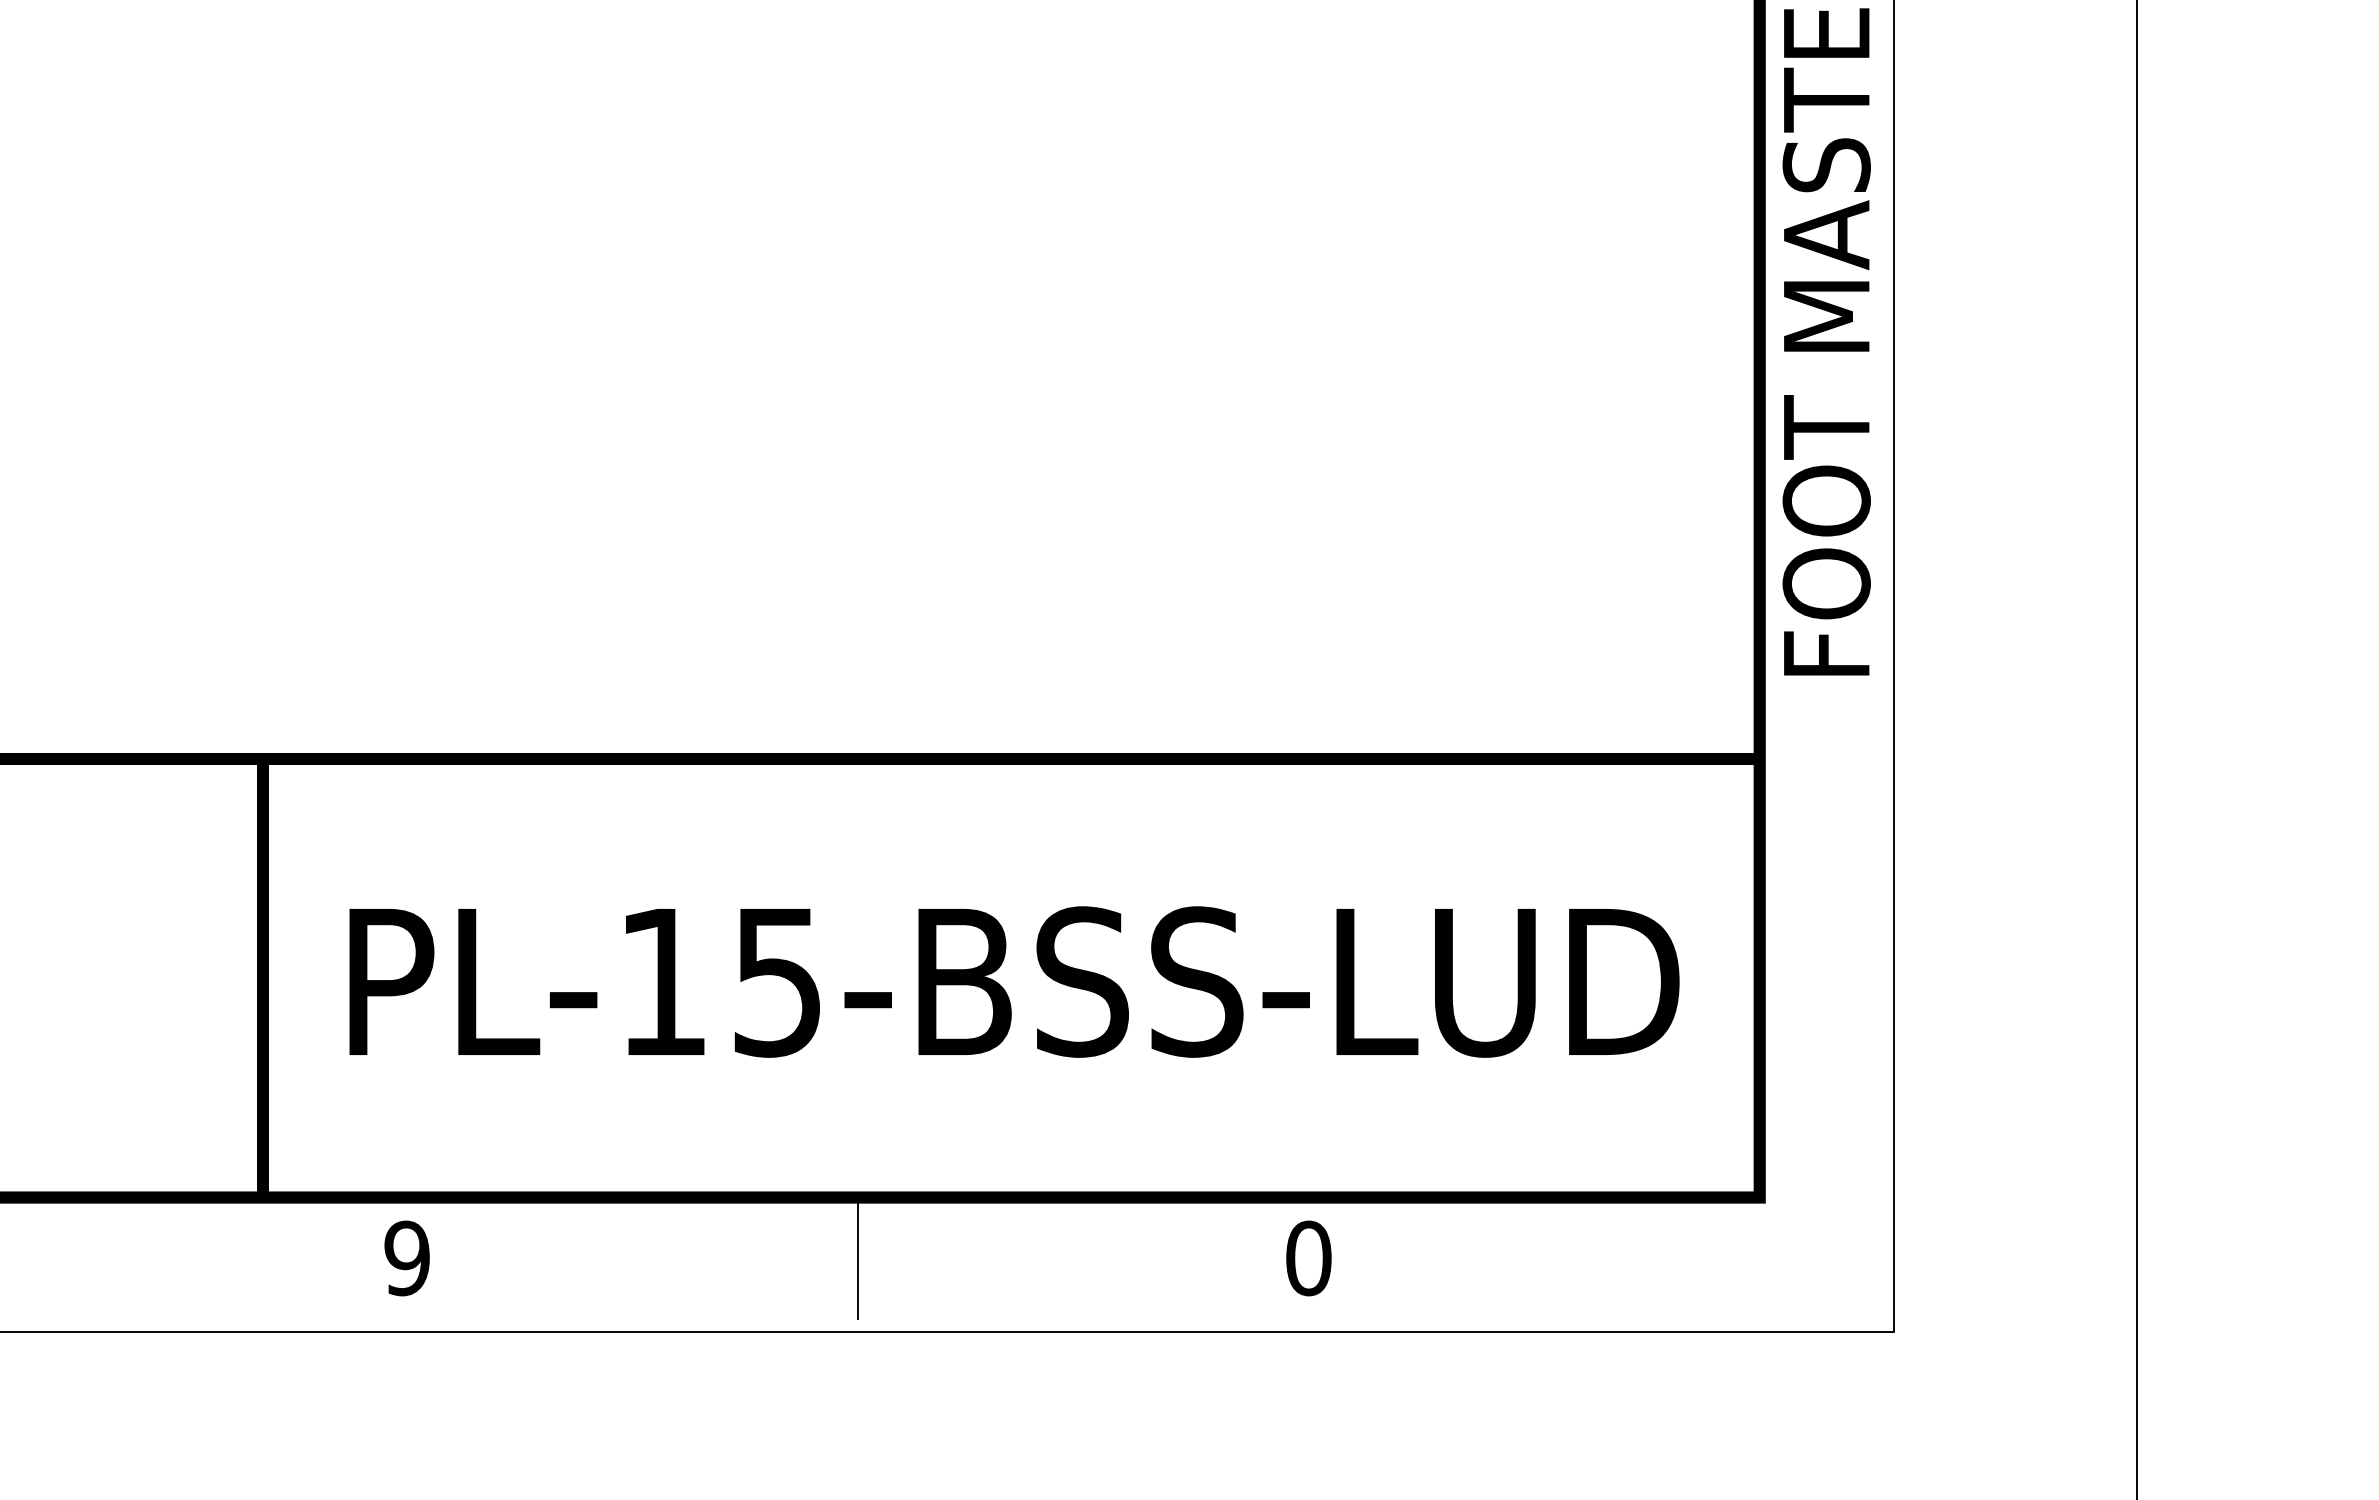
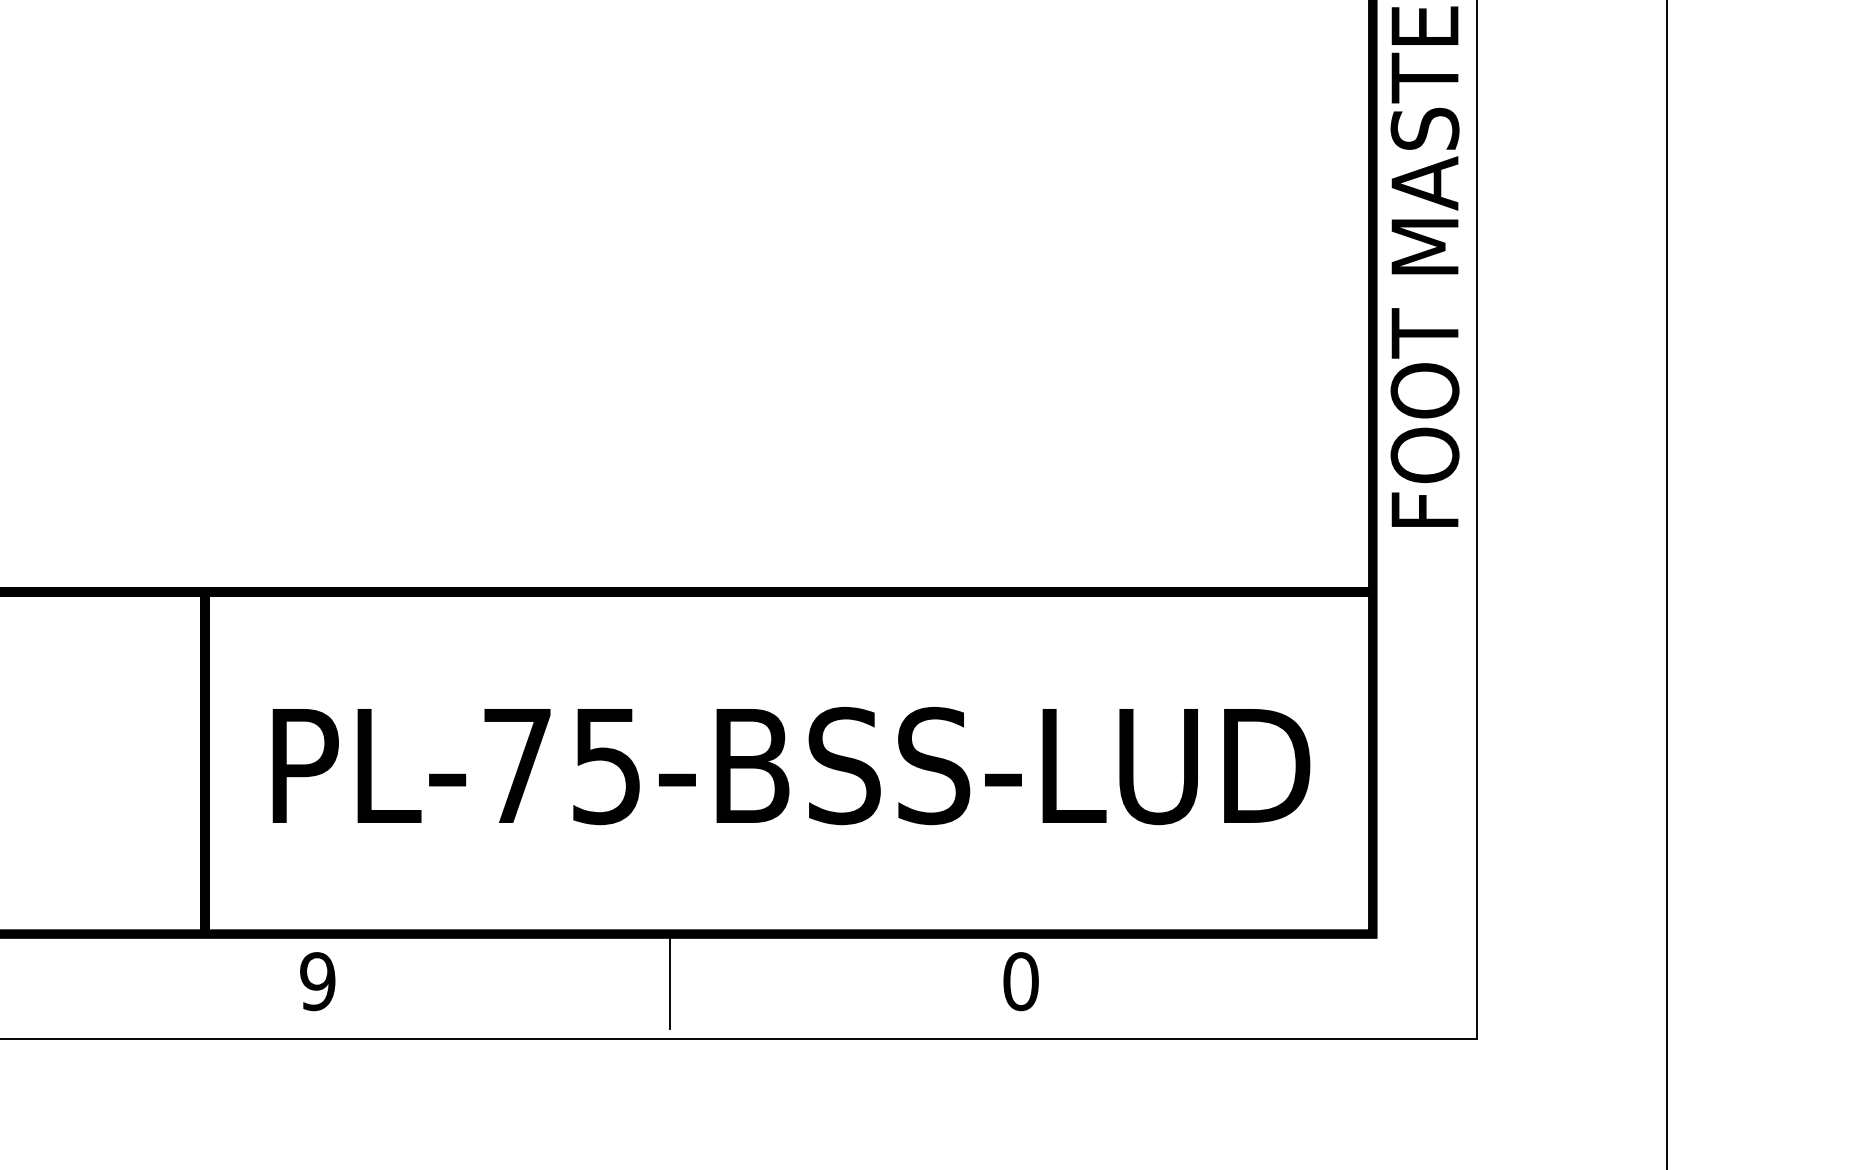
text: (663, 981) -> (517, 765), PL-15-BSS-LUD -> PL-75-BSS-LUD

